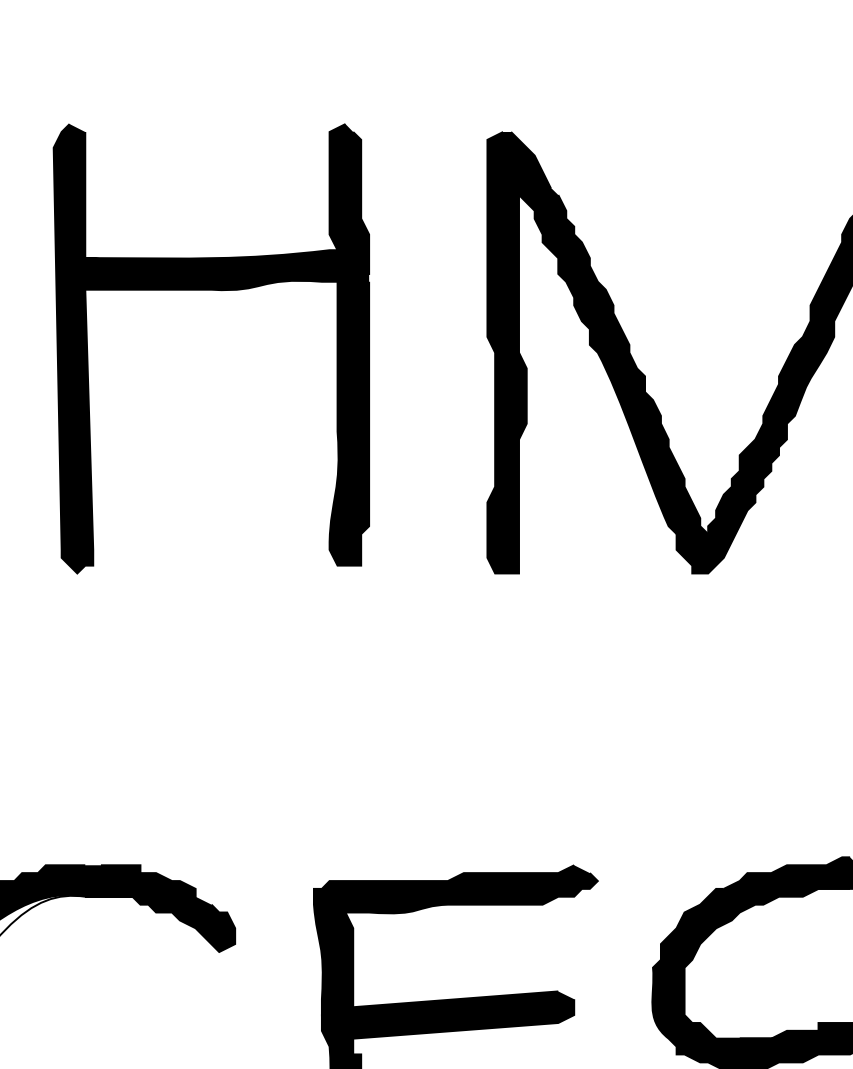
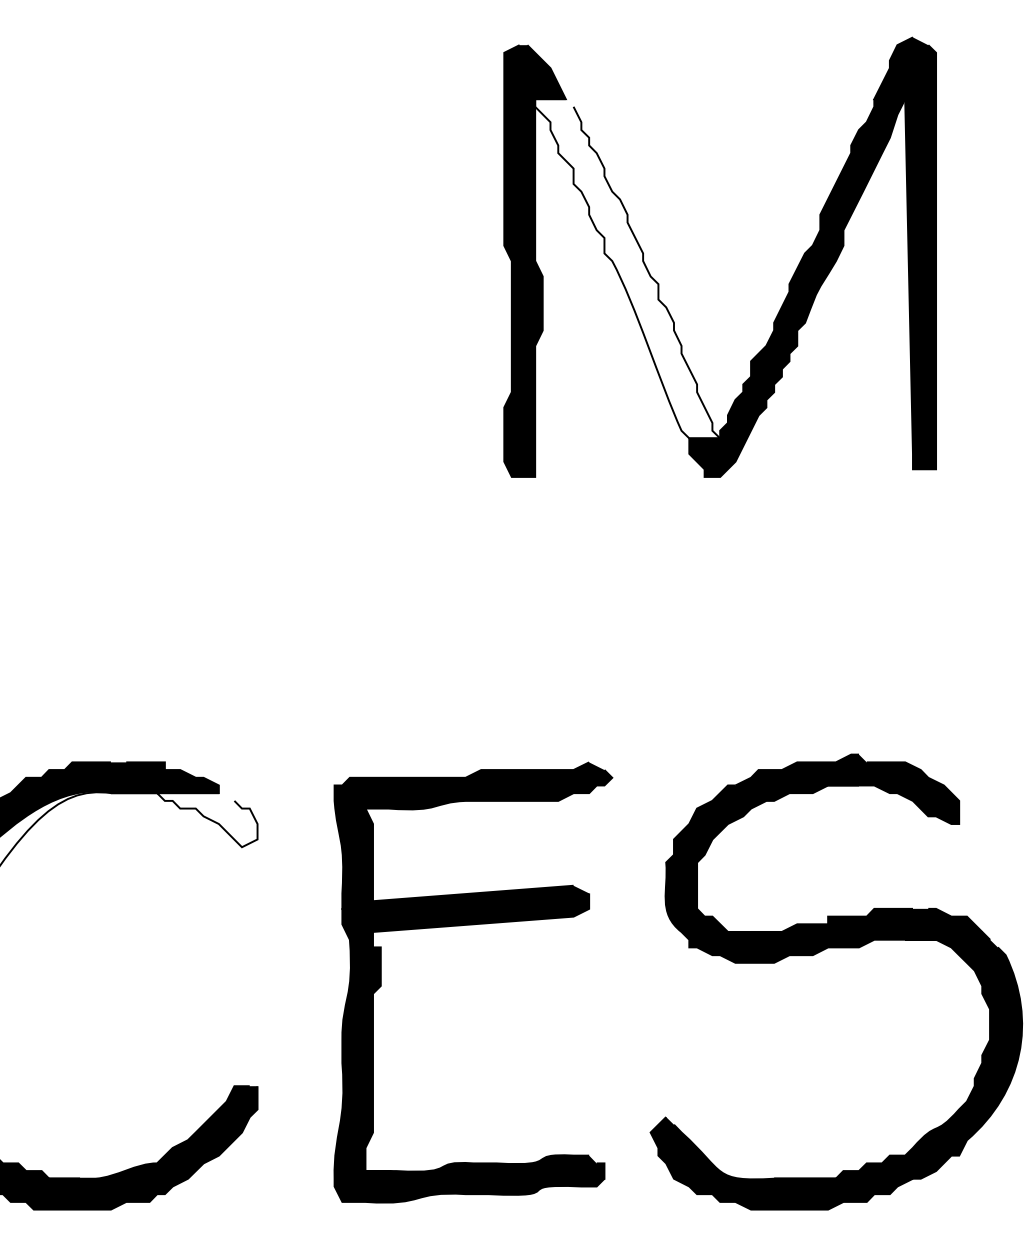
part: (211, 290) -> (234, 200), removed
fill: (613, 360) -> (627, 268), removed
fill: (159, 924) -> (183, 820), removed

